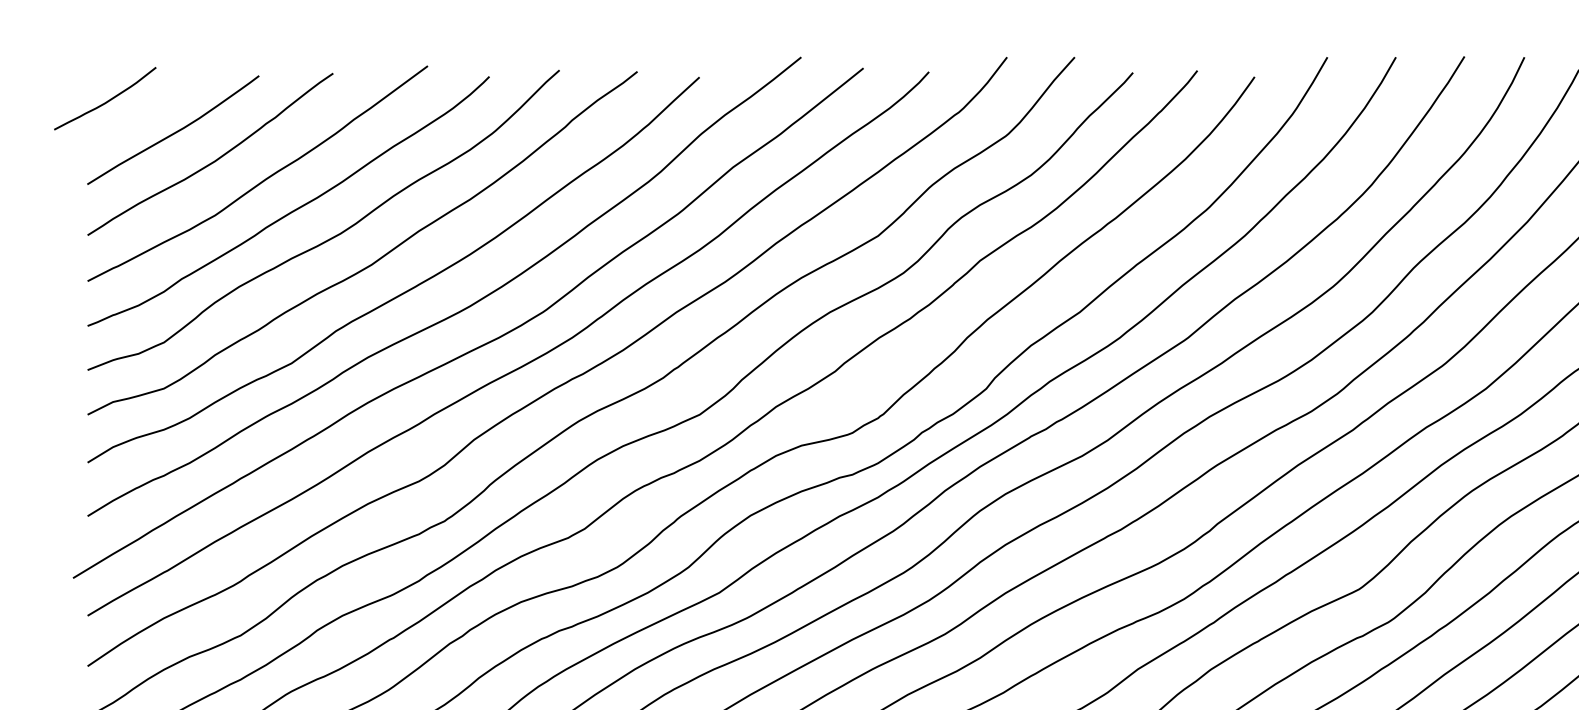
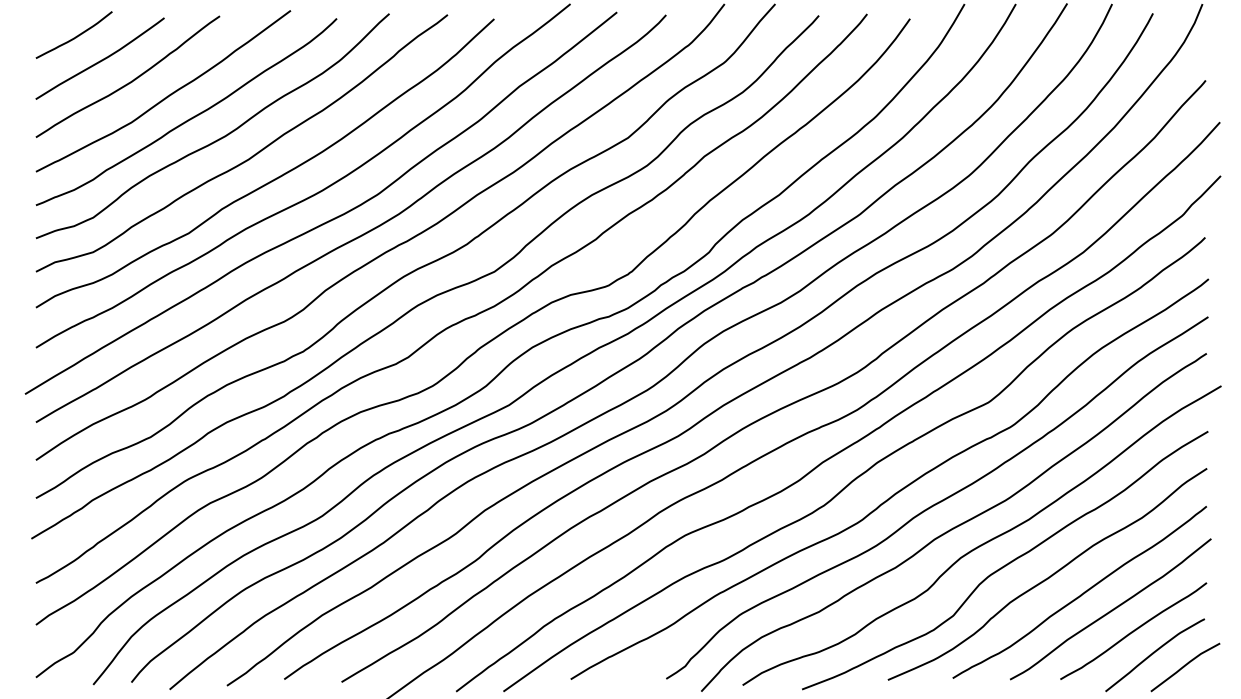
curve: (107, 100) -> (75, 36), moved

